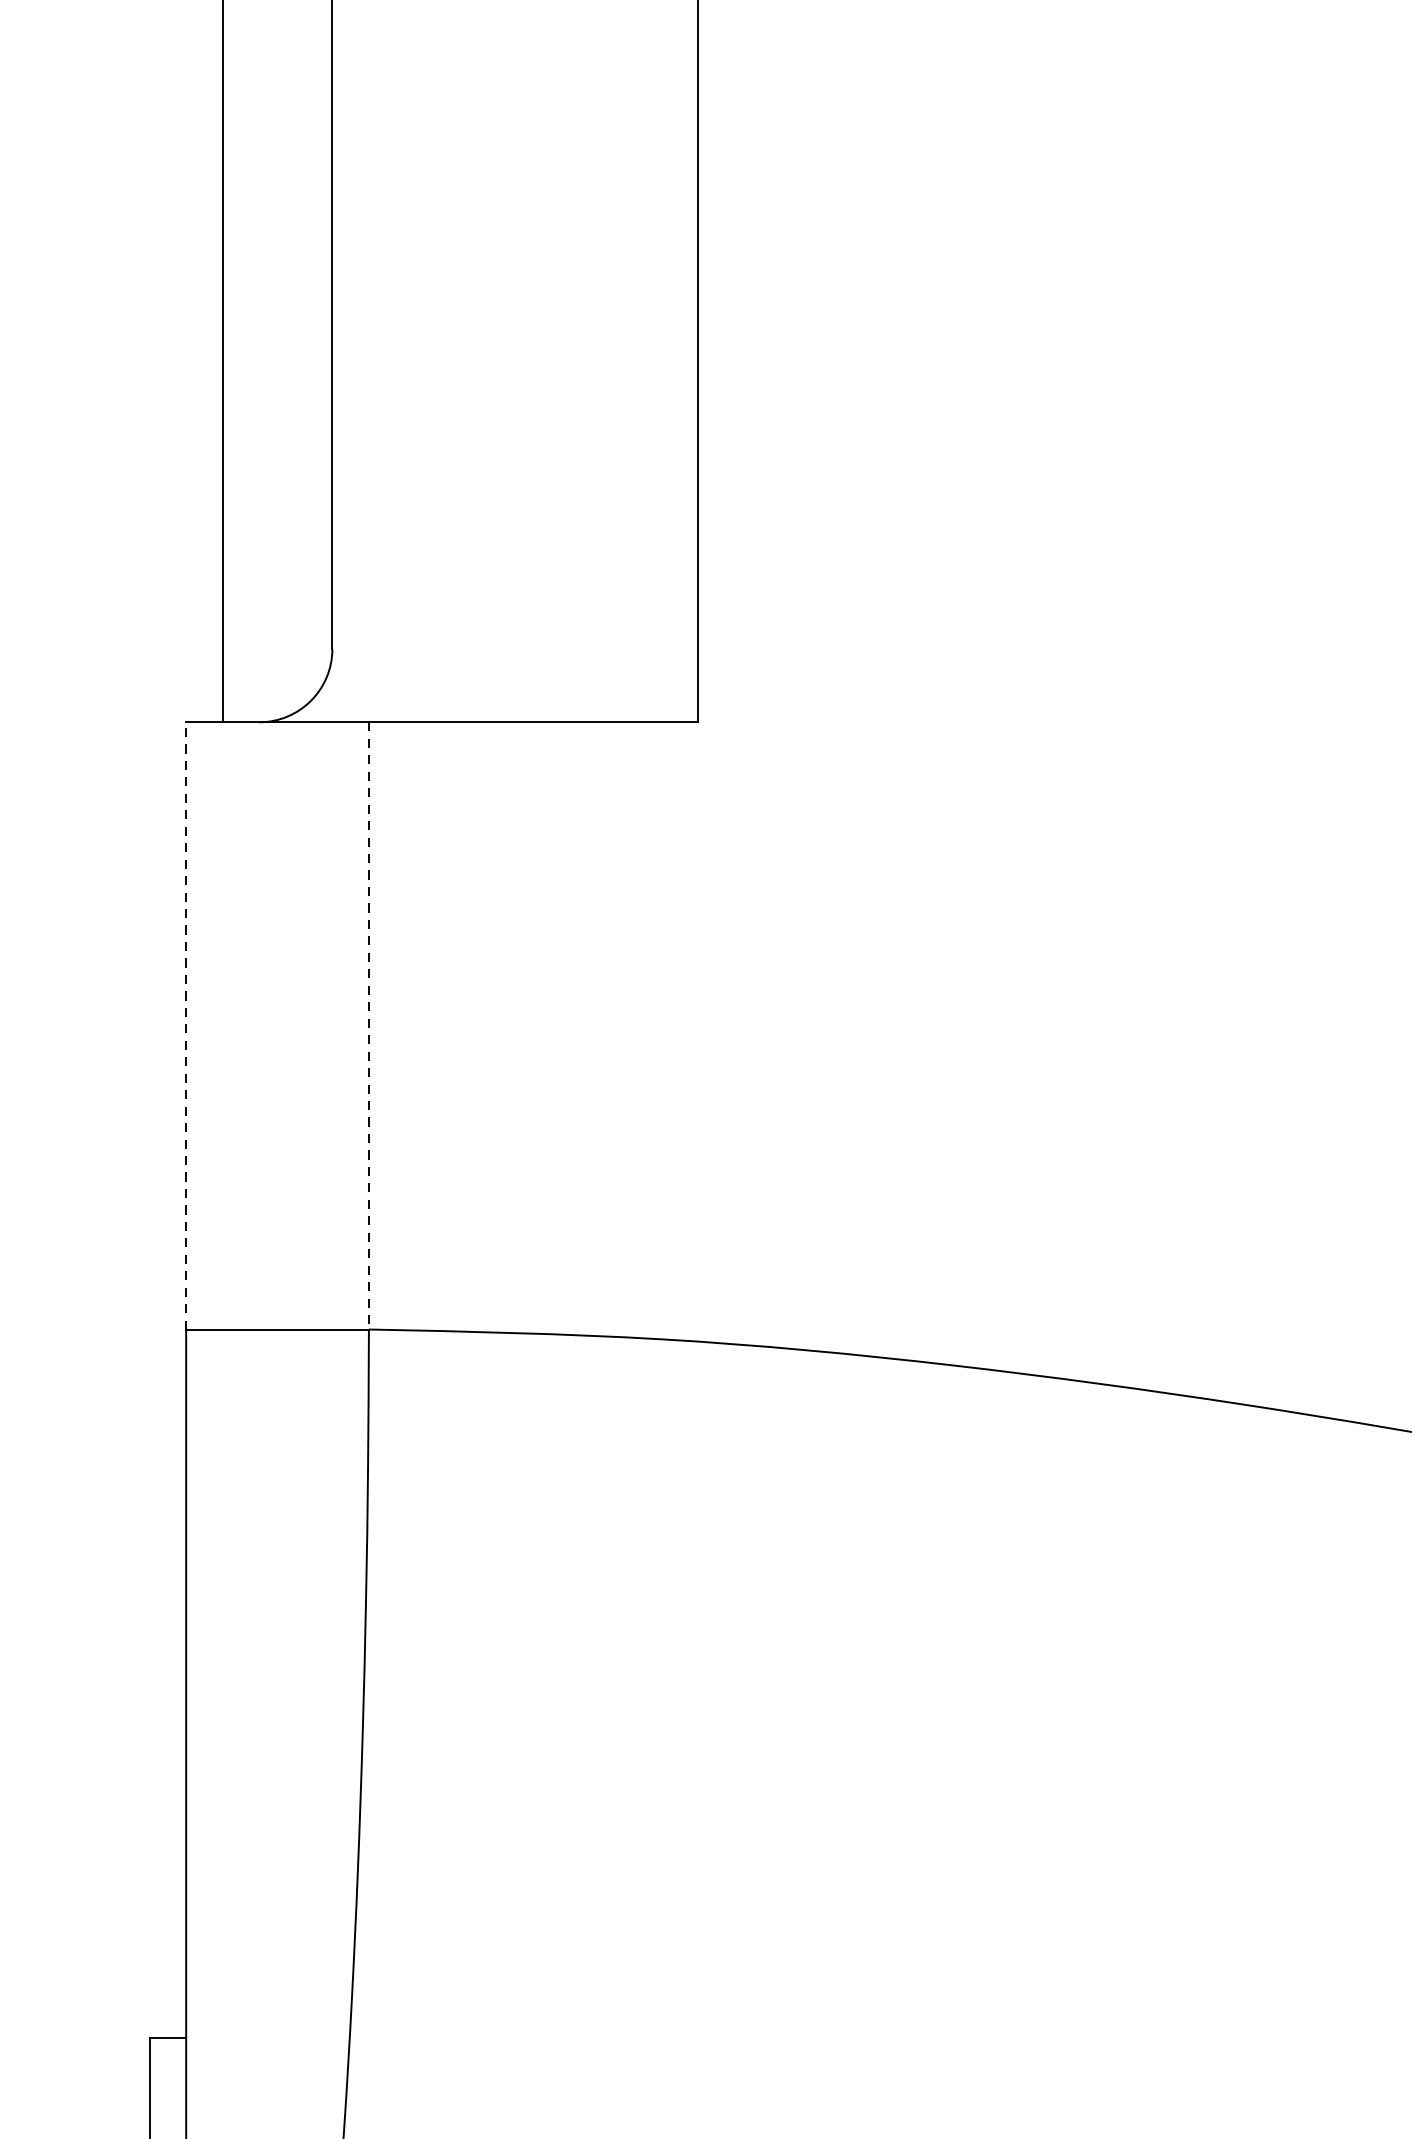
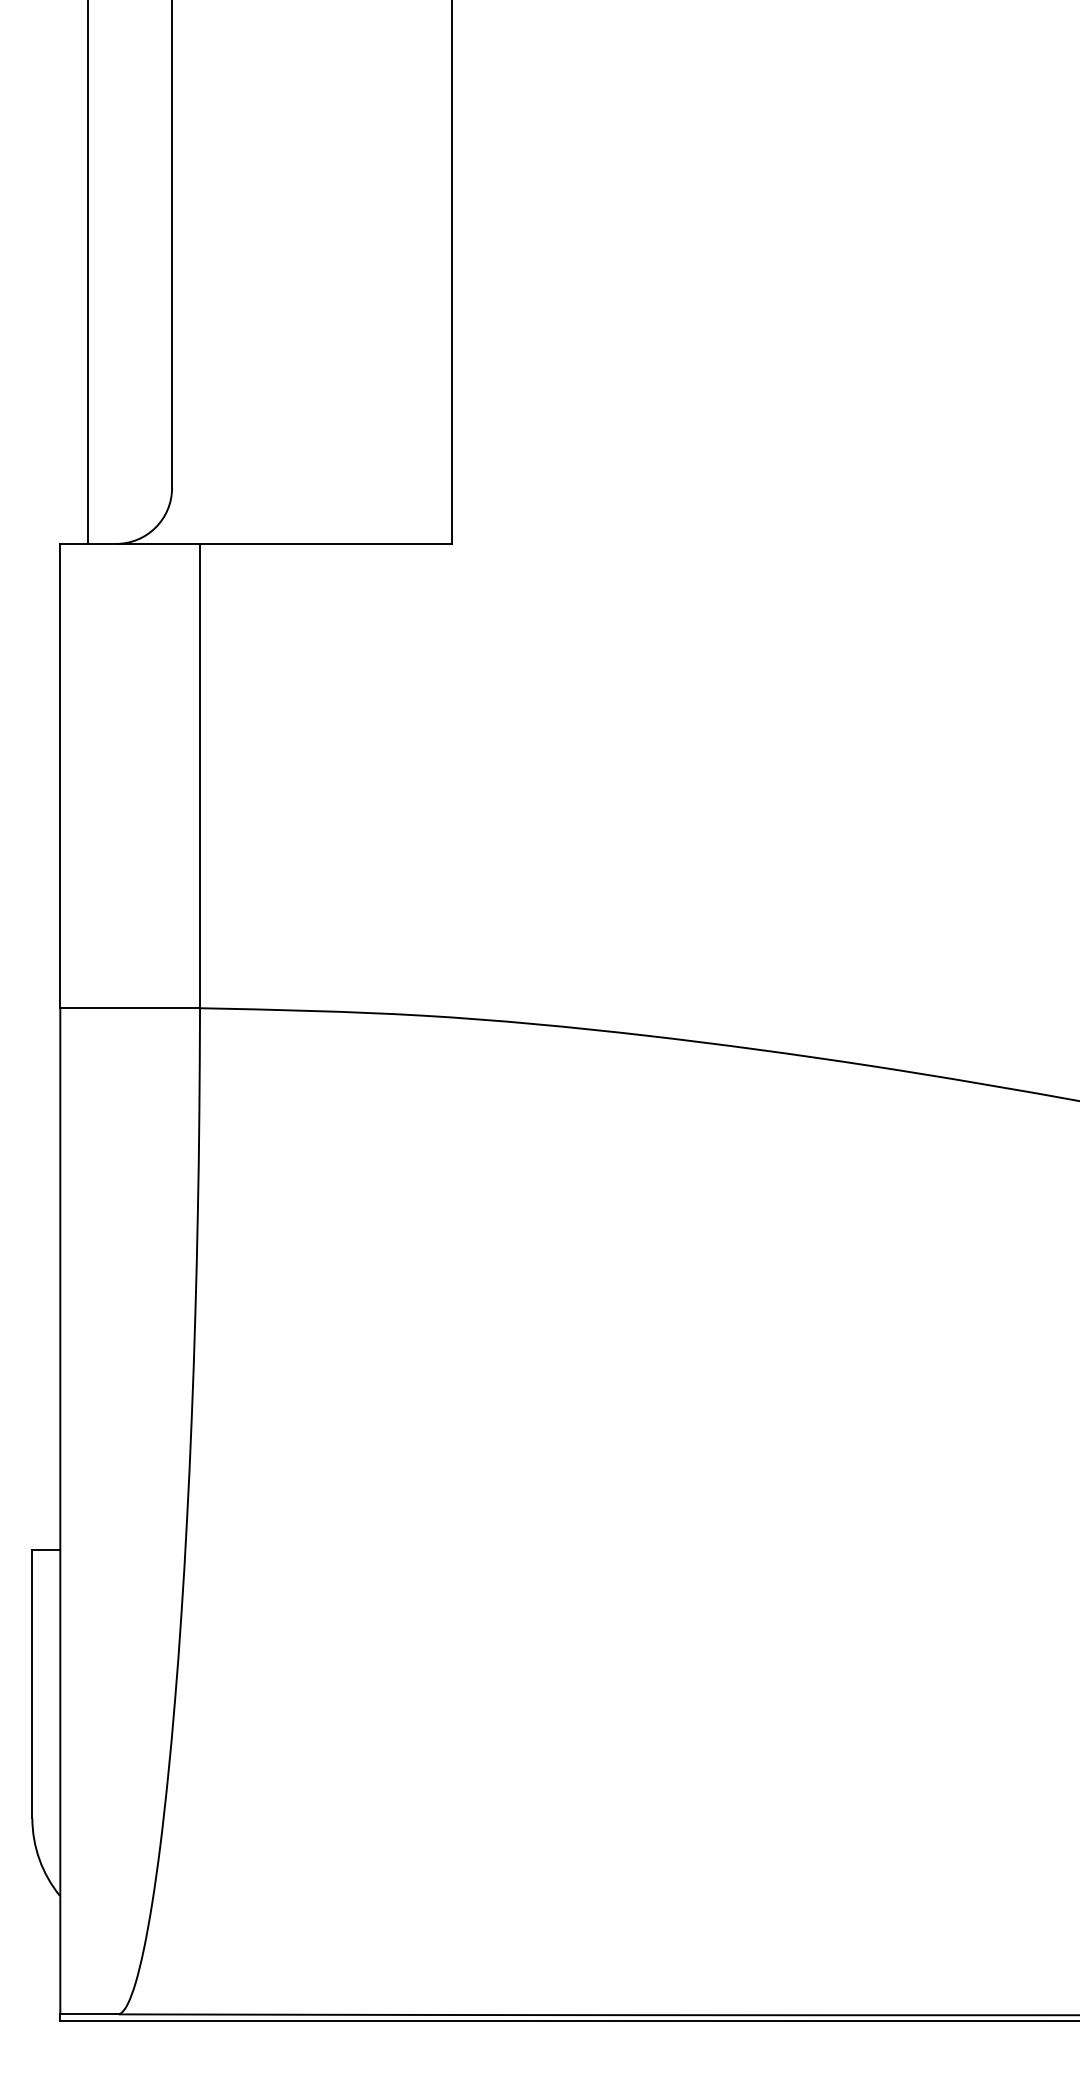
line: (186, 1025) -> (60, 775), dashed -> solid
line: (369, 1026) -> (200, 776), dashed -> solid

